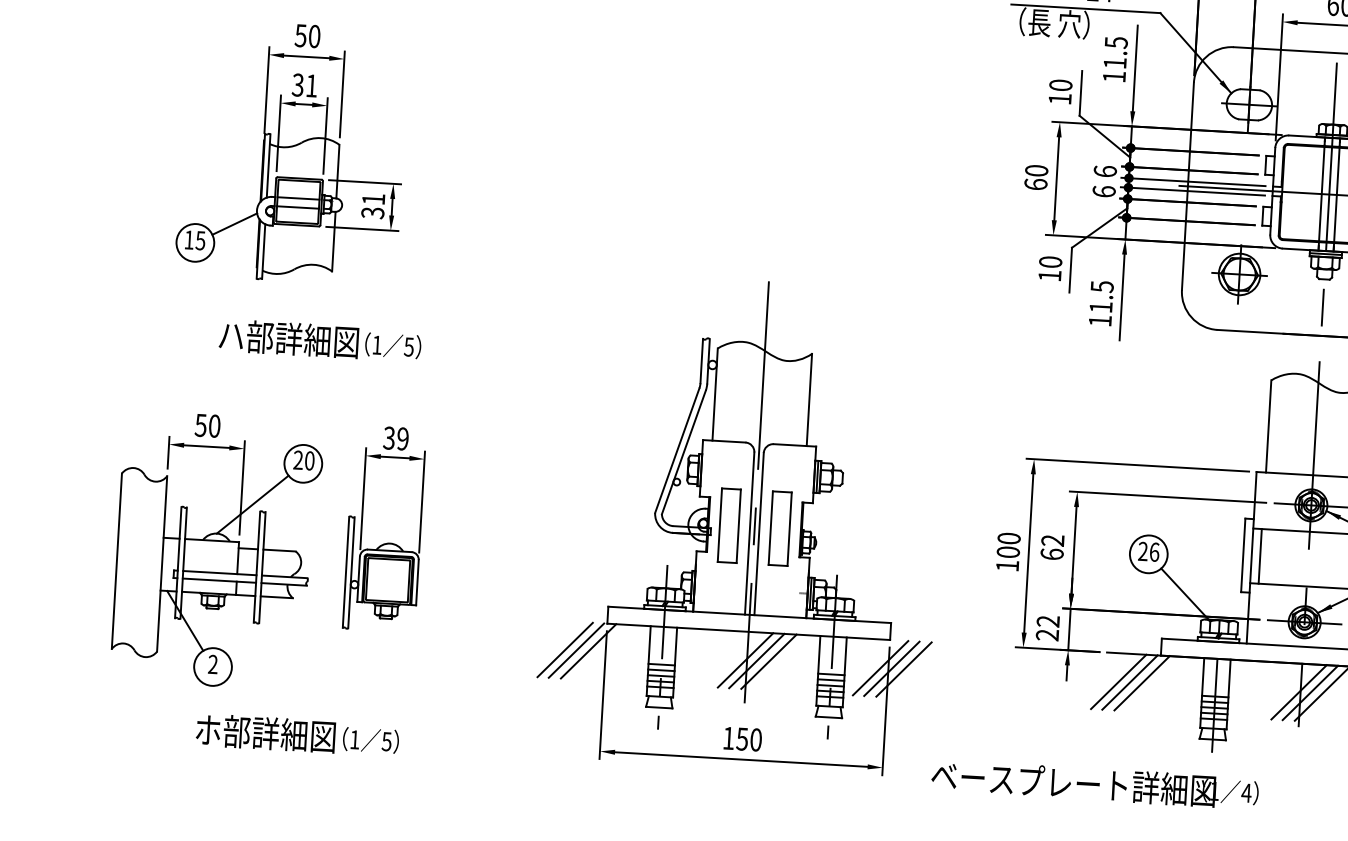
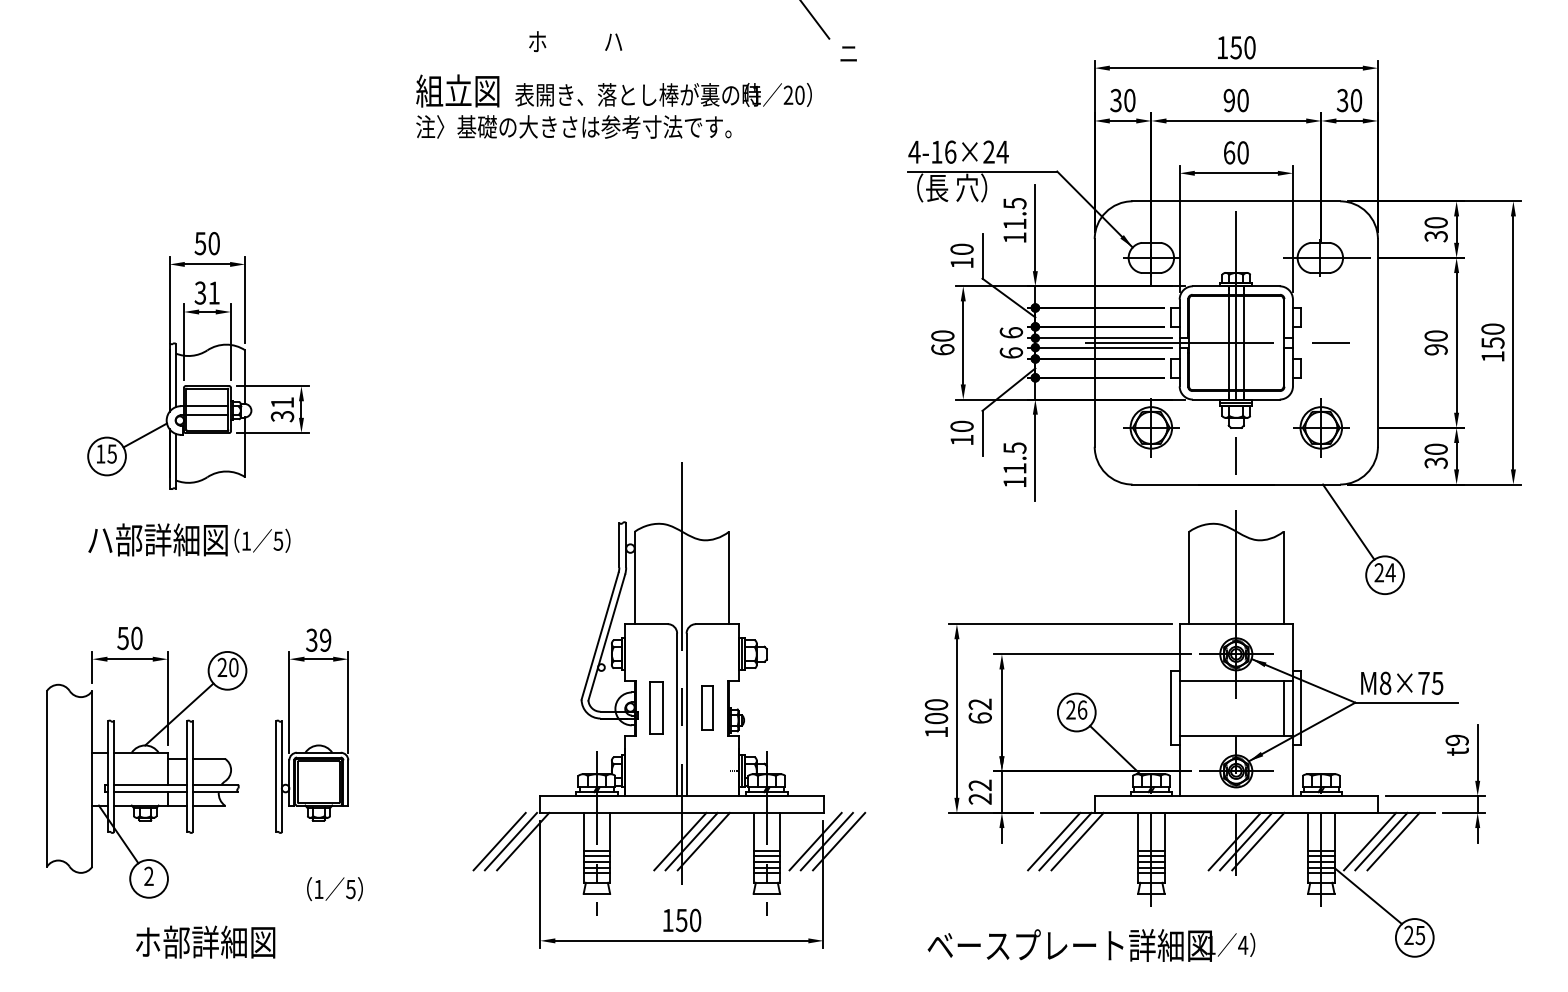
text: (320, 340) -> (189, 539), moved
part: (729, 525) -> (656, 707), size x0.7
part: (780, 528) -> (707, 707), size x0.6
line: (1260, 555) -> (1188, 707), removed
text: (370, 740) -> (334, 889), moved
text: (1095, 784) -> (1091, 945), moved

